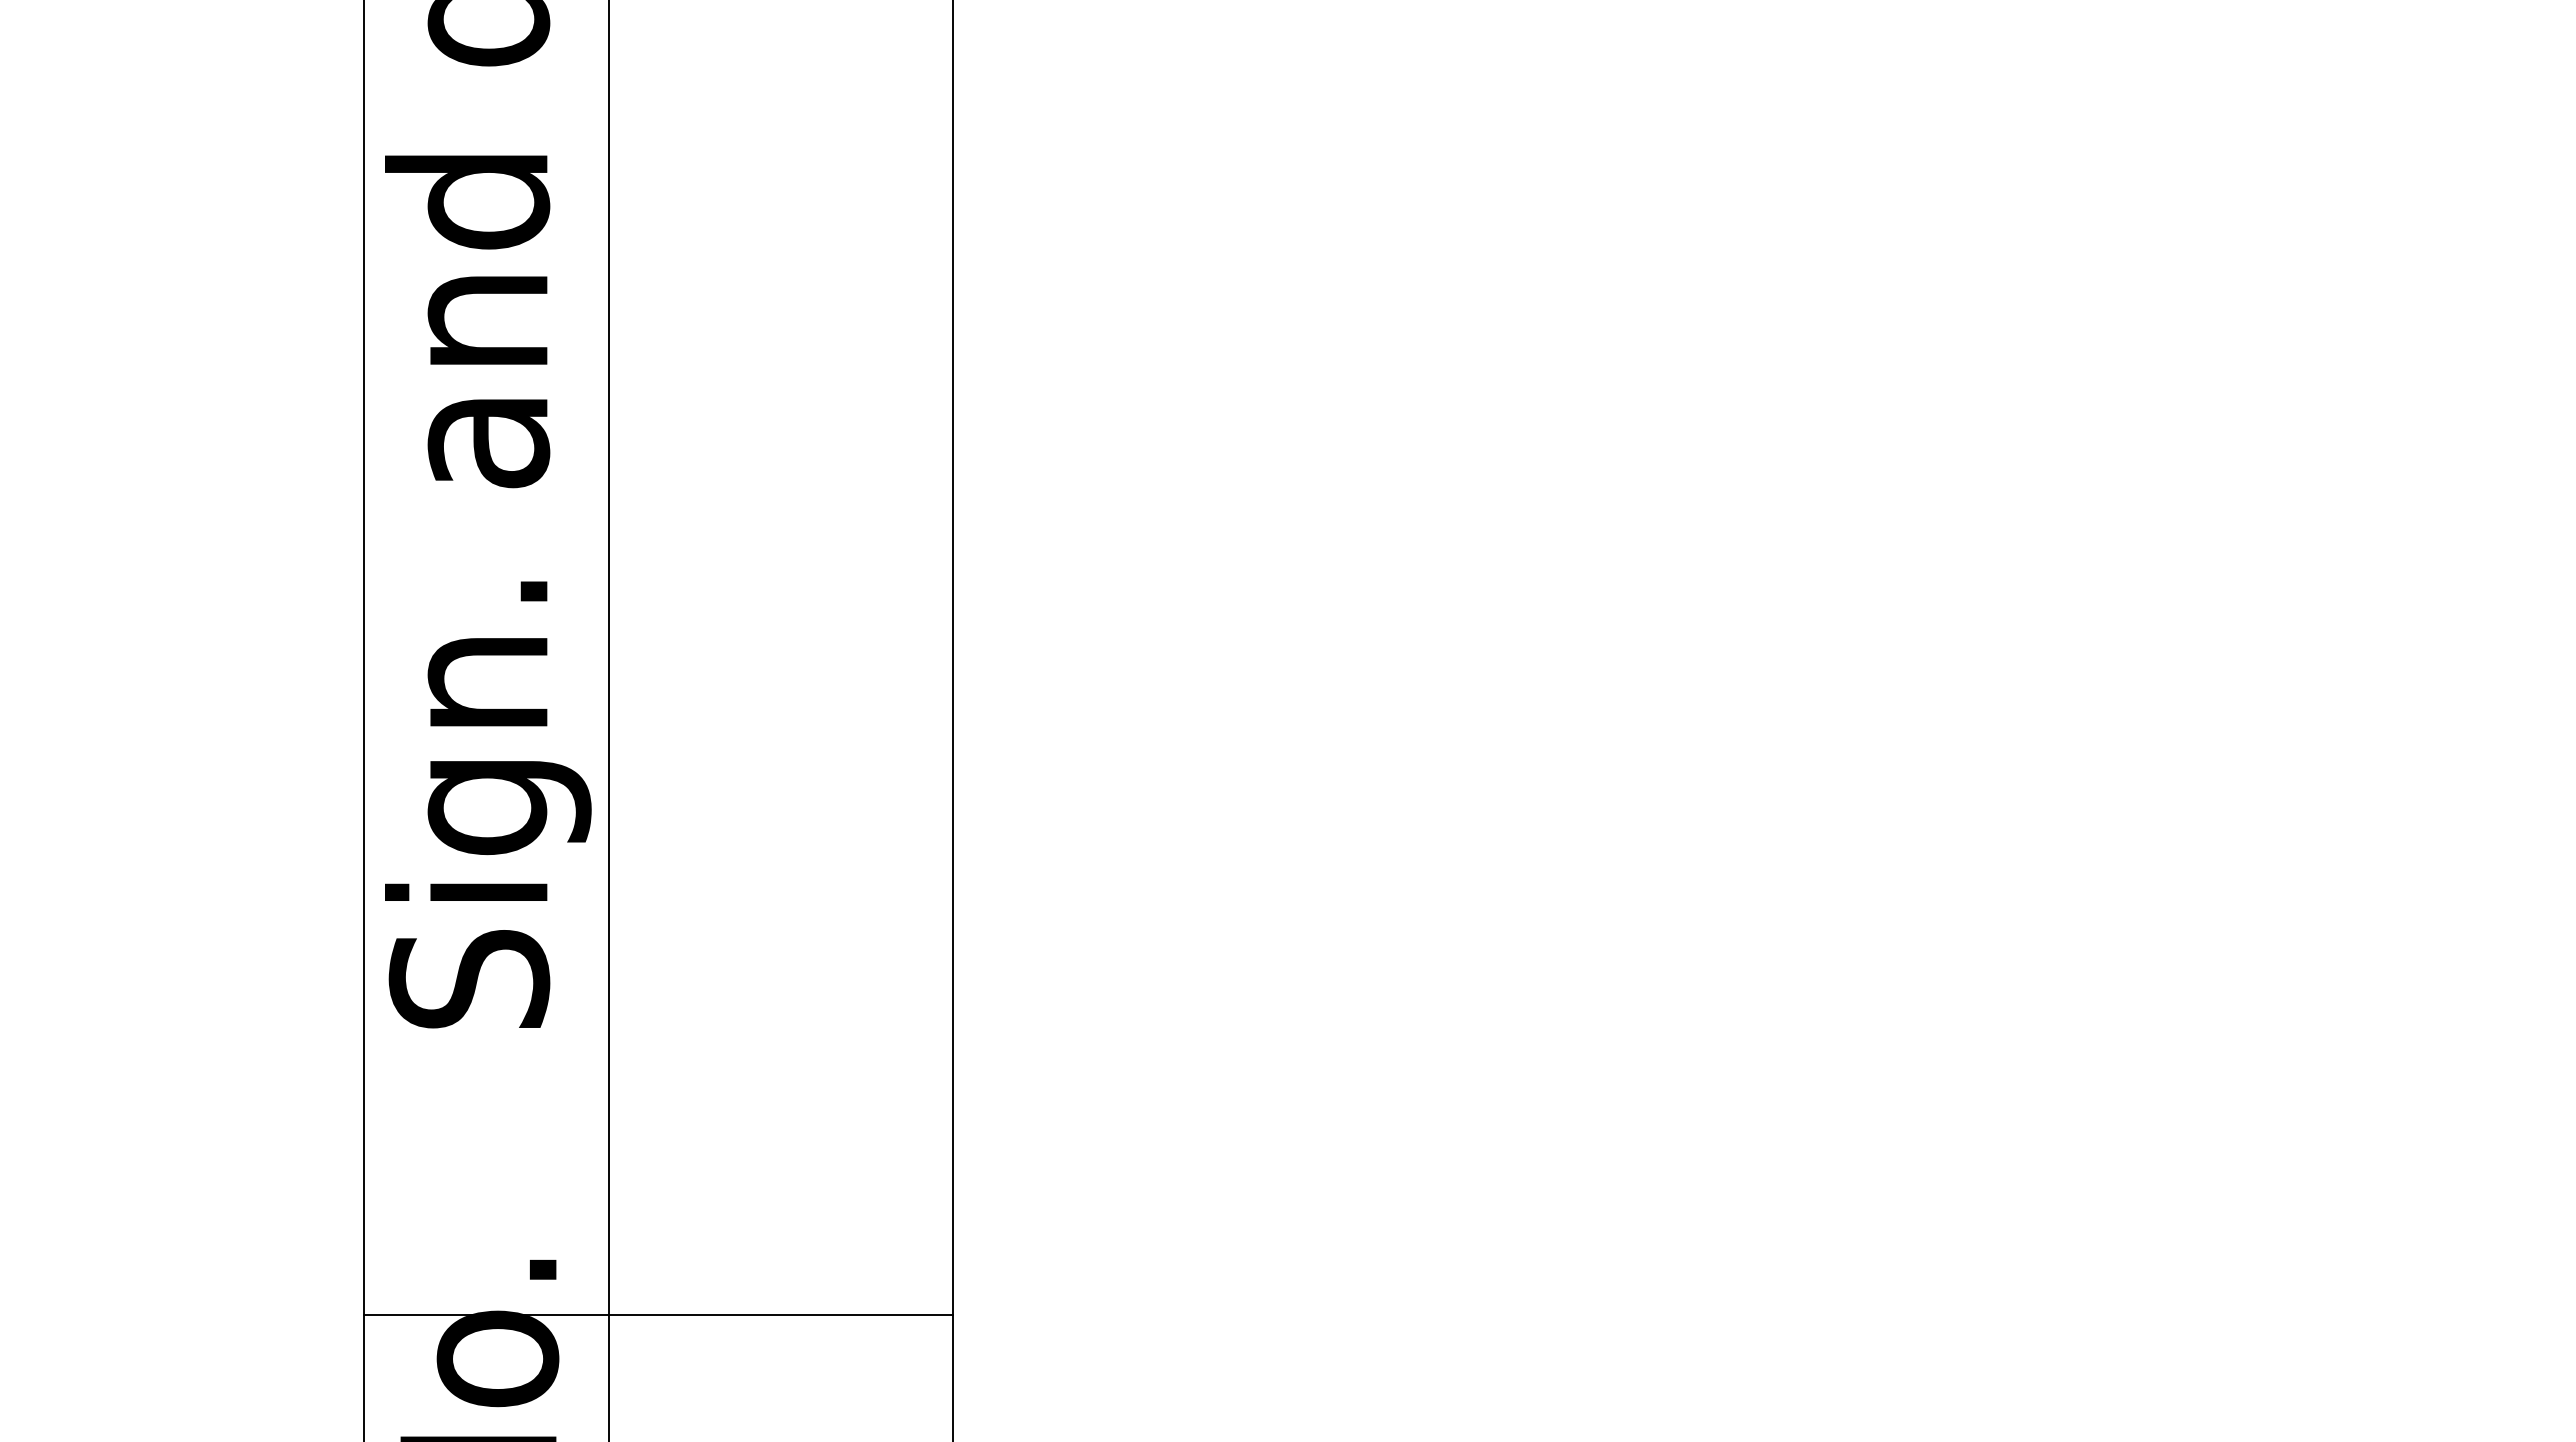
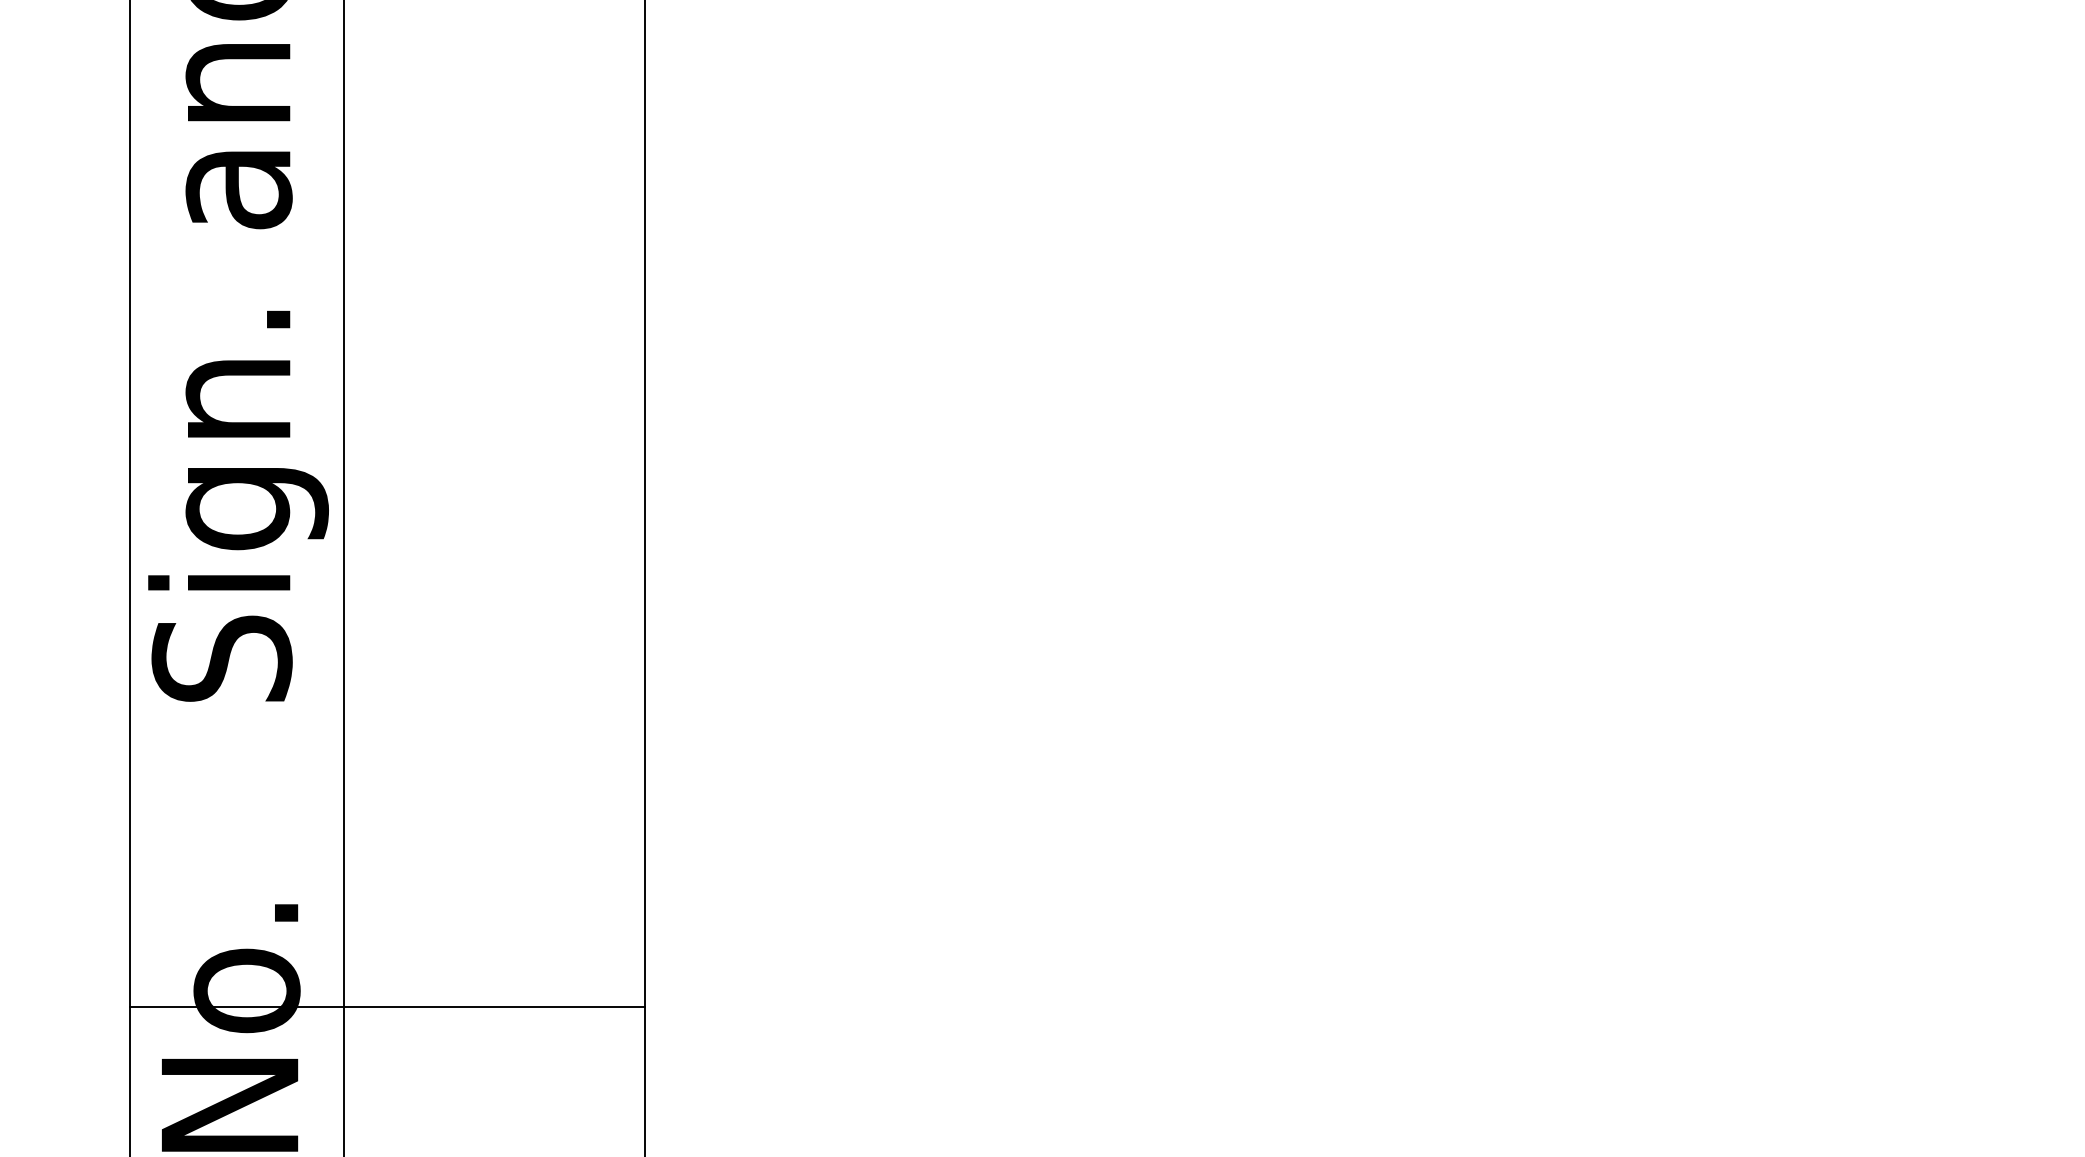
line: (658, 1314) -> (387, 1007), moved

